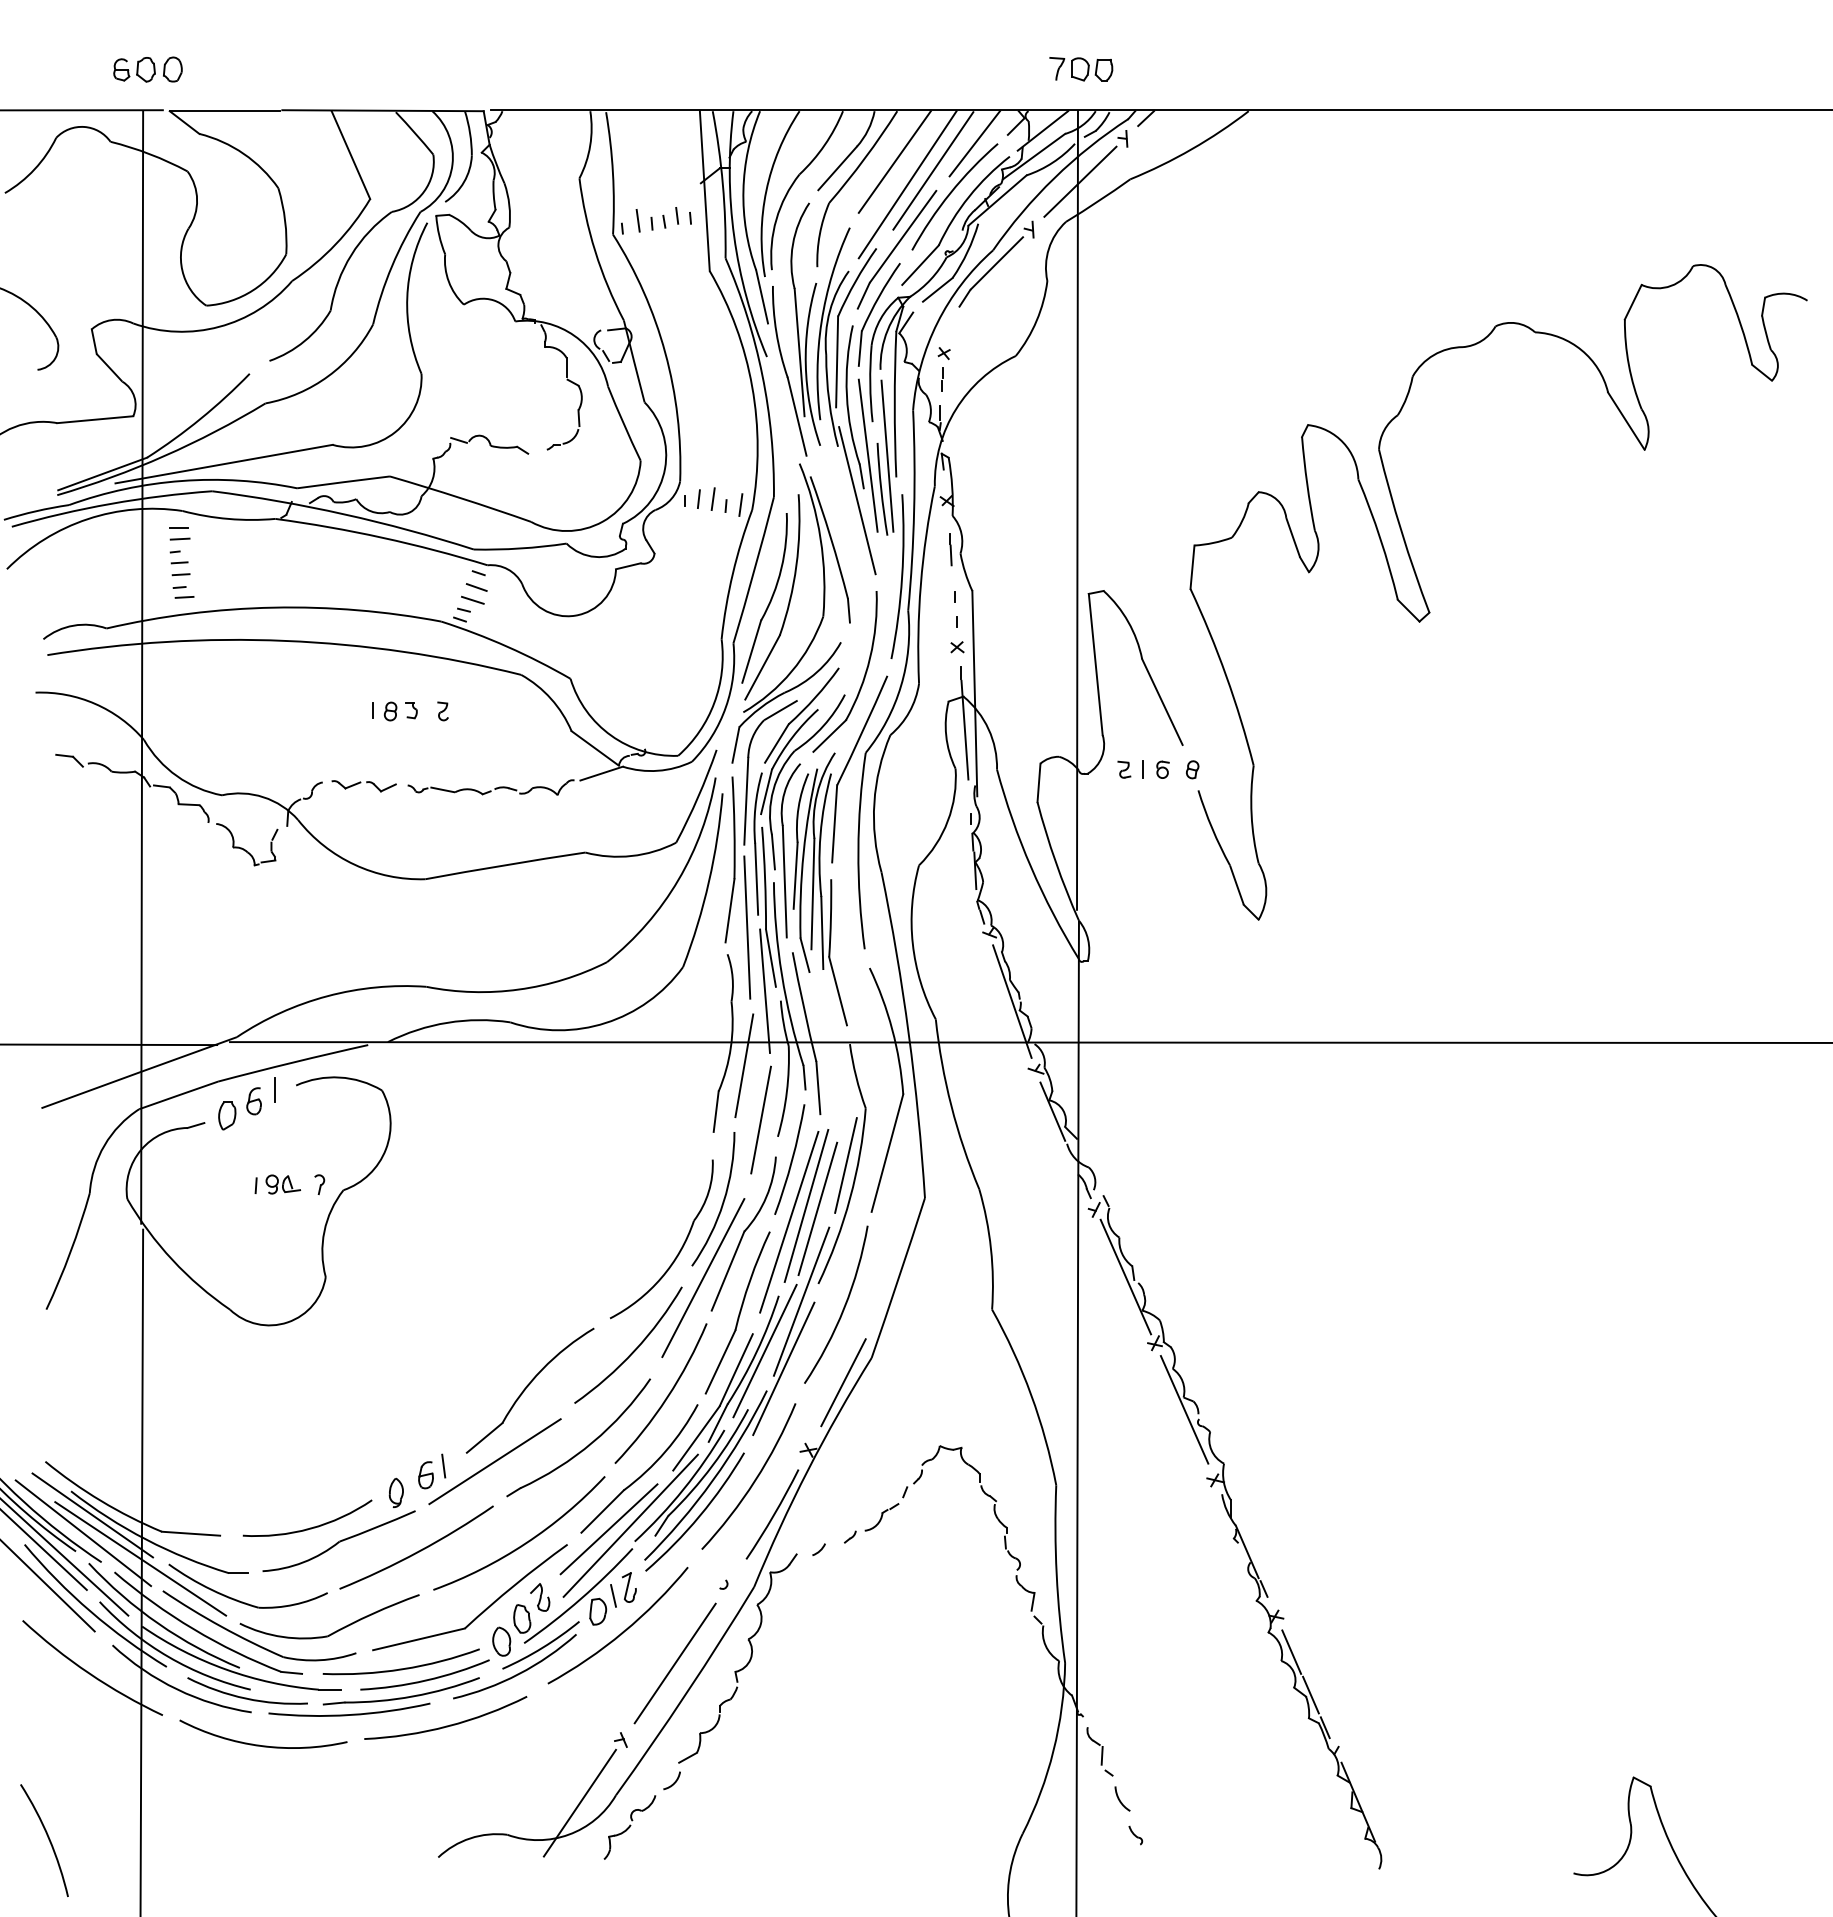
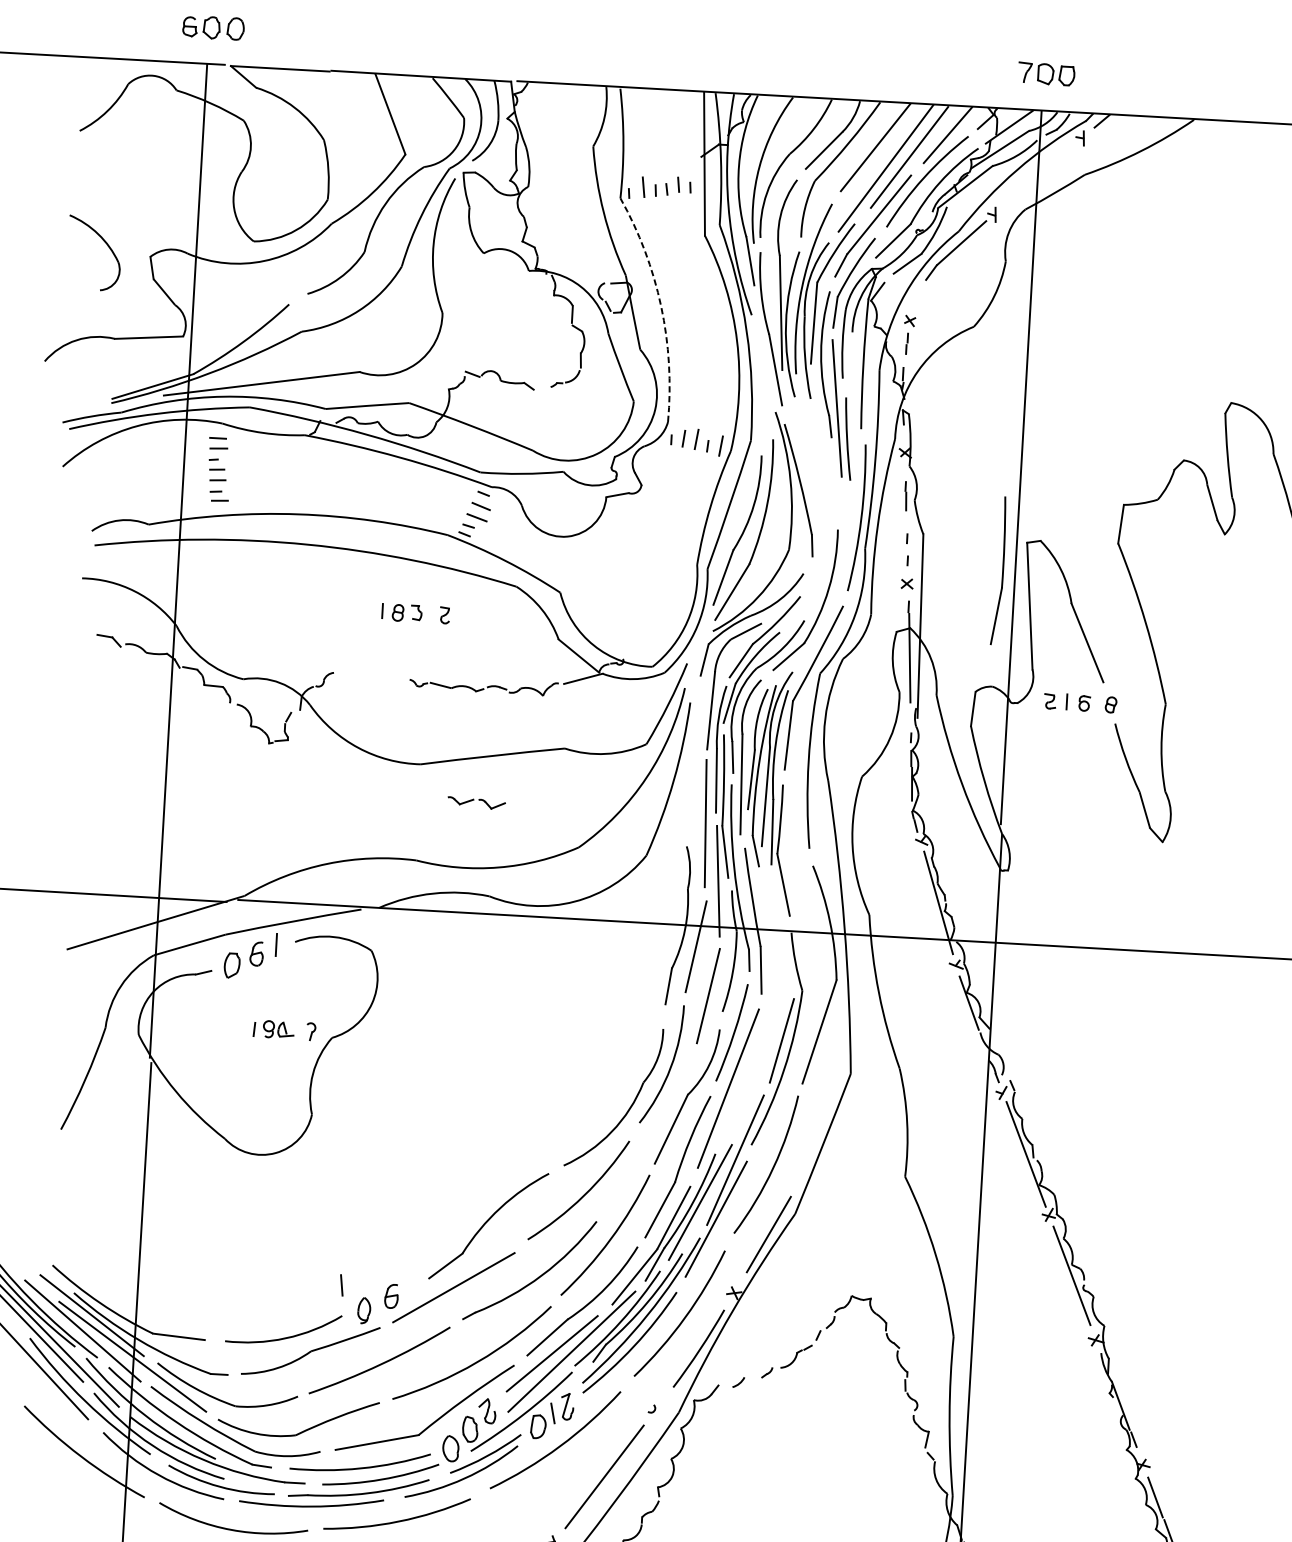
line: (1080, 181) -> (1040, 174), removed
arc: (665, 352) -> (661, 306), solid -> dashed
line: (887, 455) -> (854, 409), removed
line: (857, 500) -> (825, 447), removed
part: (363, 786) -> (475, 803), moved
part: (729, 859) -> (998, 570), moved
line: (806, 1205) -> (744, 1074), removed
line: (817, 1208) -> (754, 1077), removed
line: (703, 1277) -> (649, 1133), removed
line: (443, 1465) -> (341, 1284), moved

